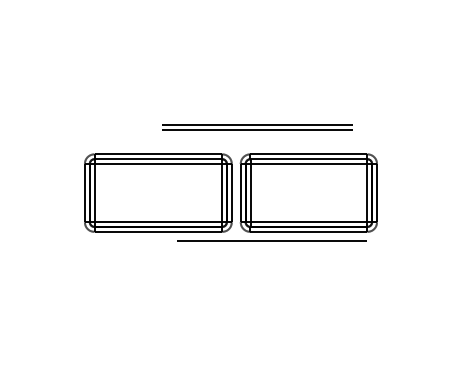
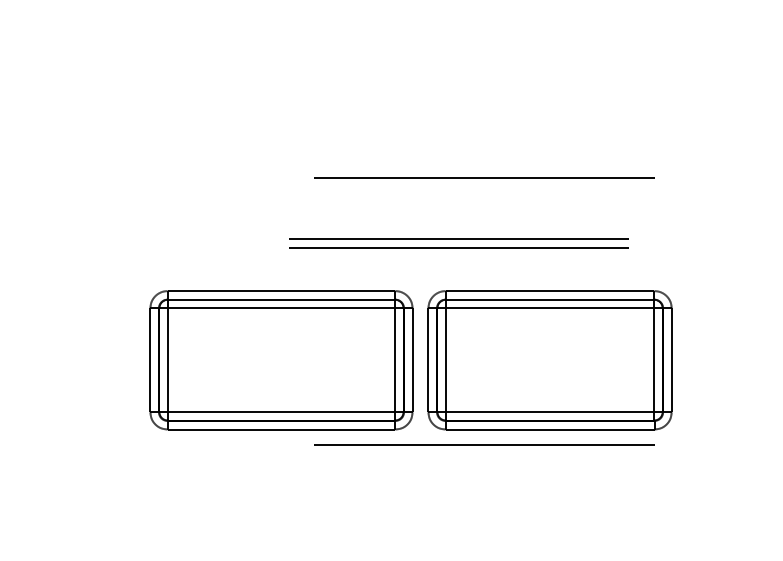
line: (271, 90) -> (483, 177), added

